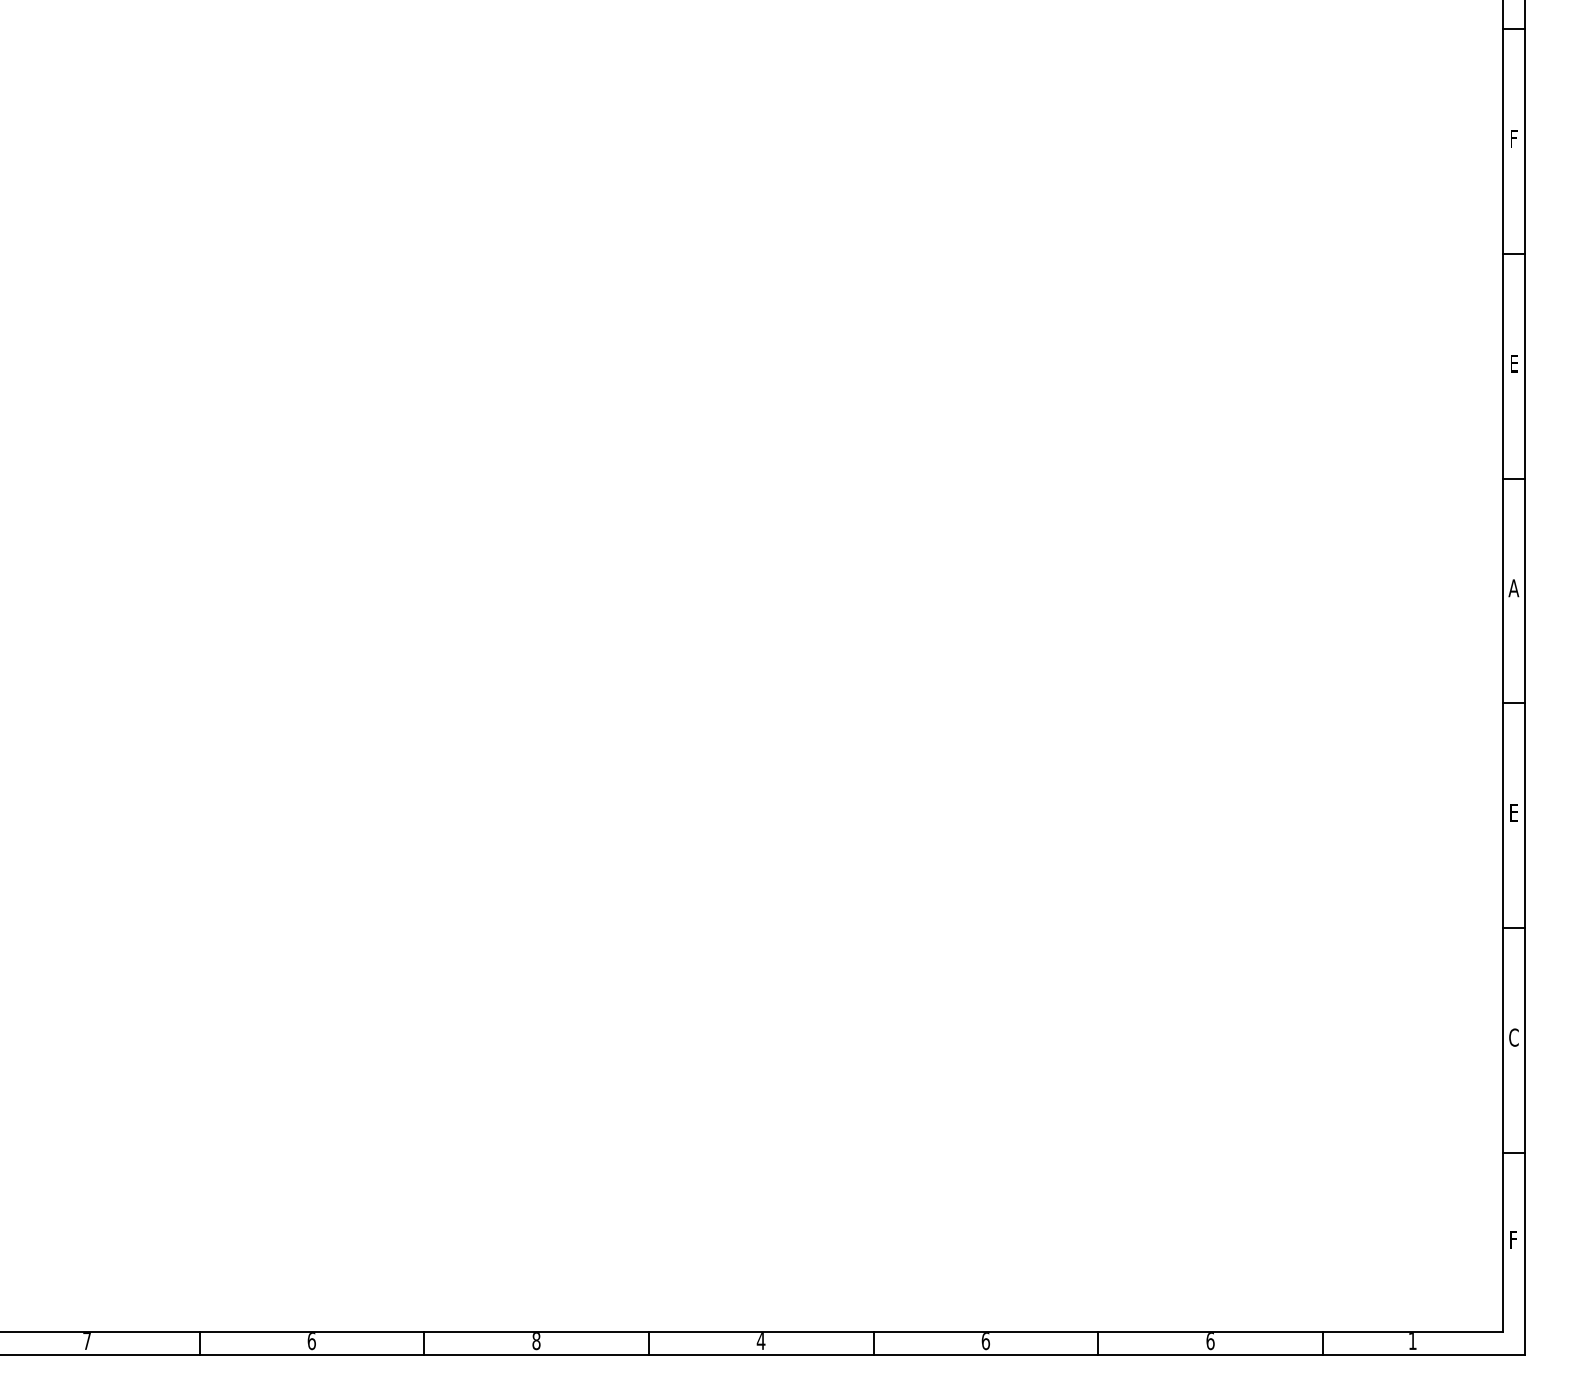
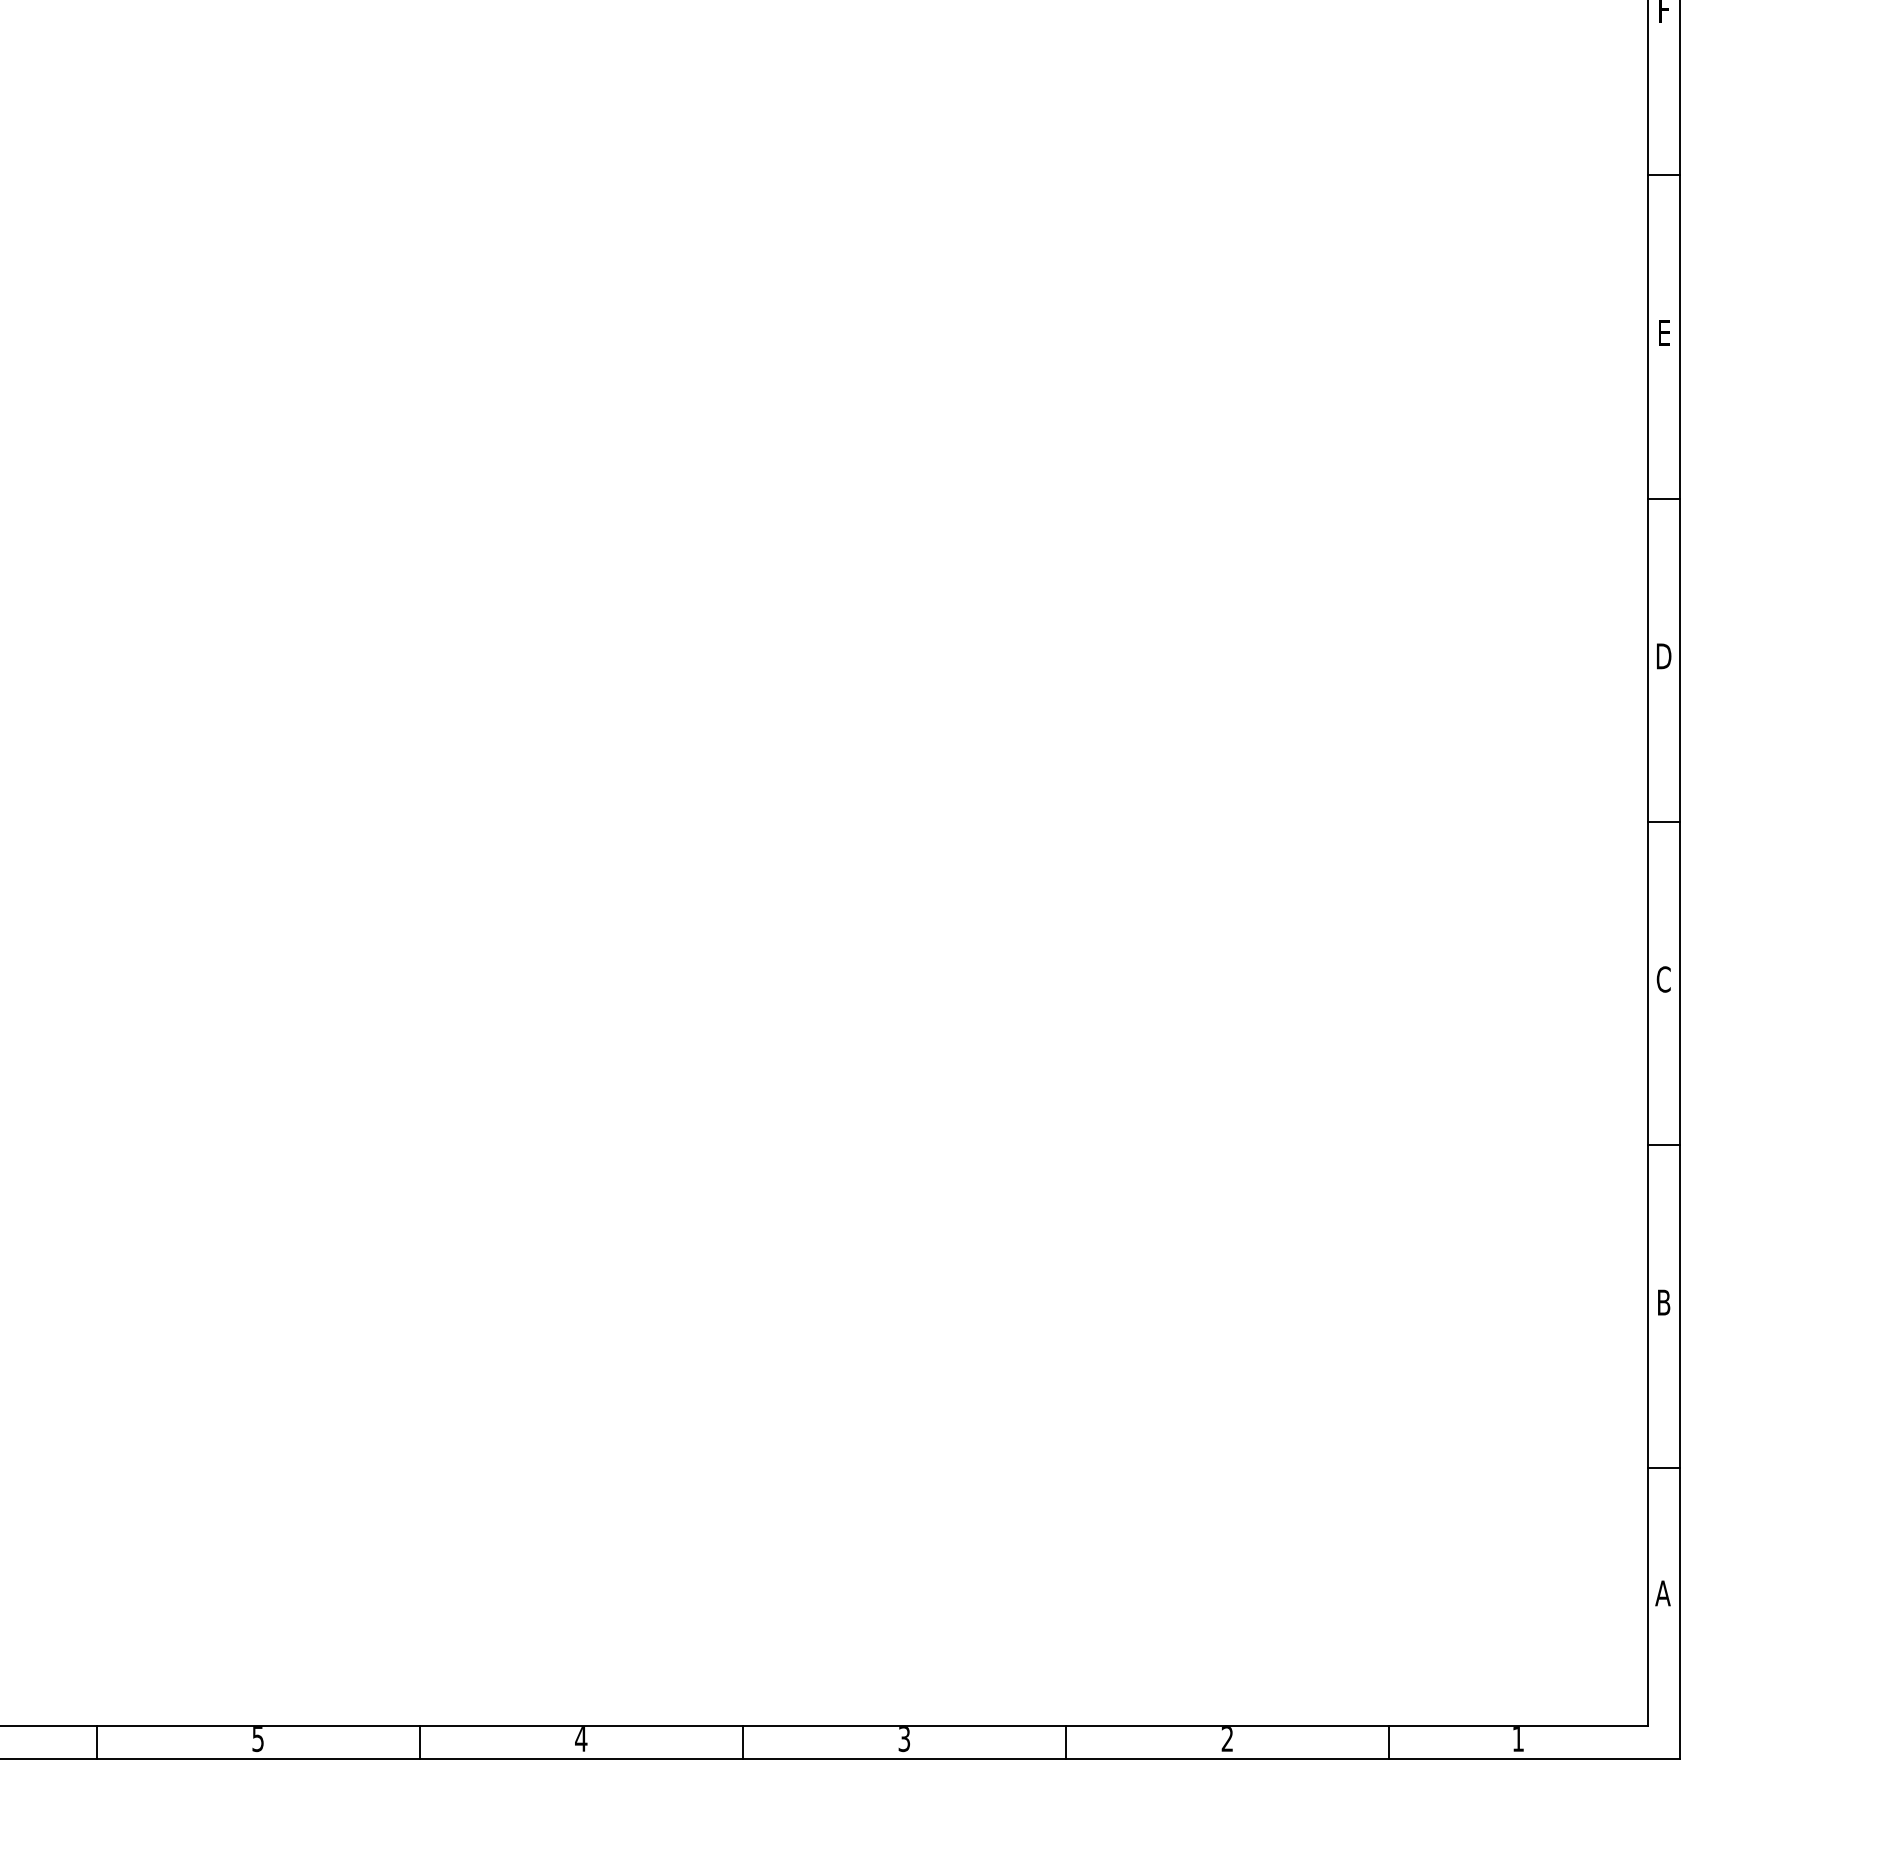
text: (1513, 588) -> (1663, 656), A -> D
text: (1513, 812) -> (1663, 978), E -> C
text: (1513, 1037) -> (1663, 1302), C -> B
text: (1513, 1239) -> (1663, 1592), F -> A
text: (536, 1341) -> (258, 1739), 8 -> 5
text: (985, 1341) -> (903, 1739), 6 -> 3
text: (1210, 1341) -> (1227, 1739), 6 -> 2

